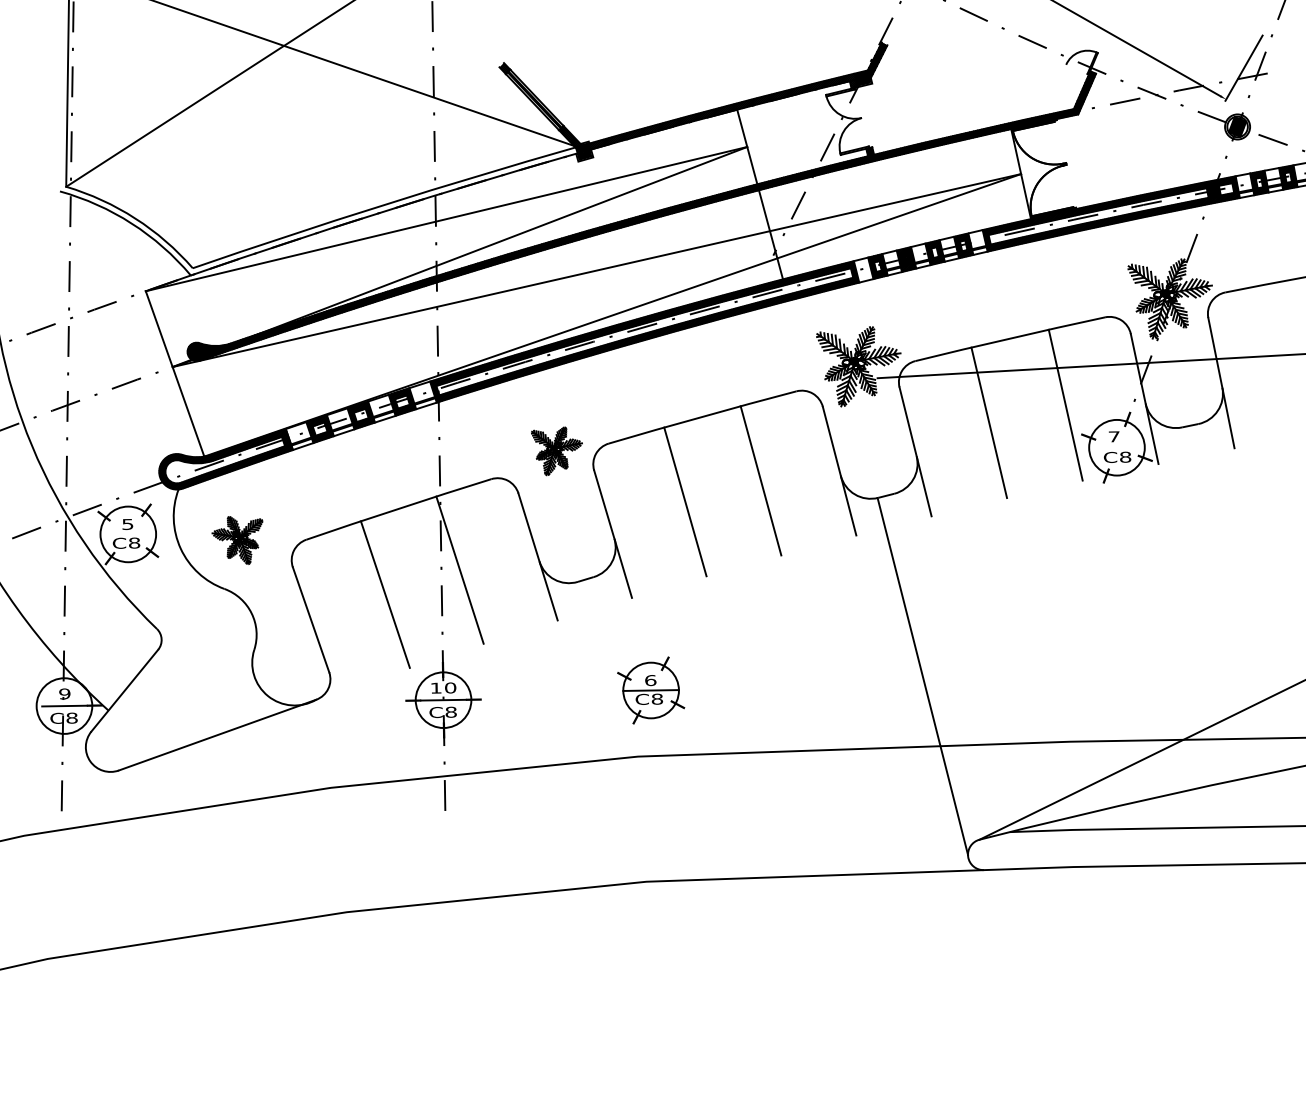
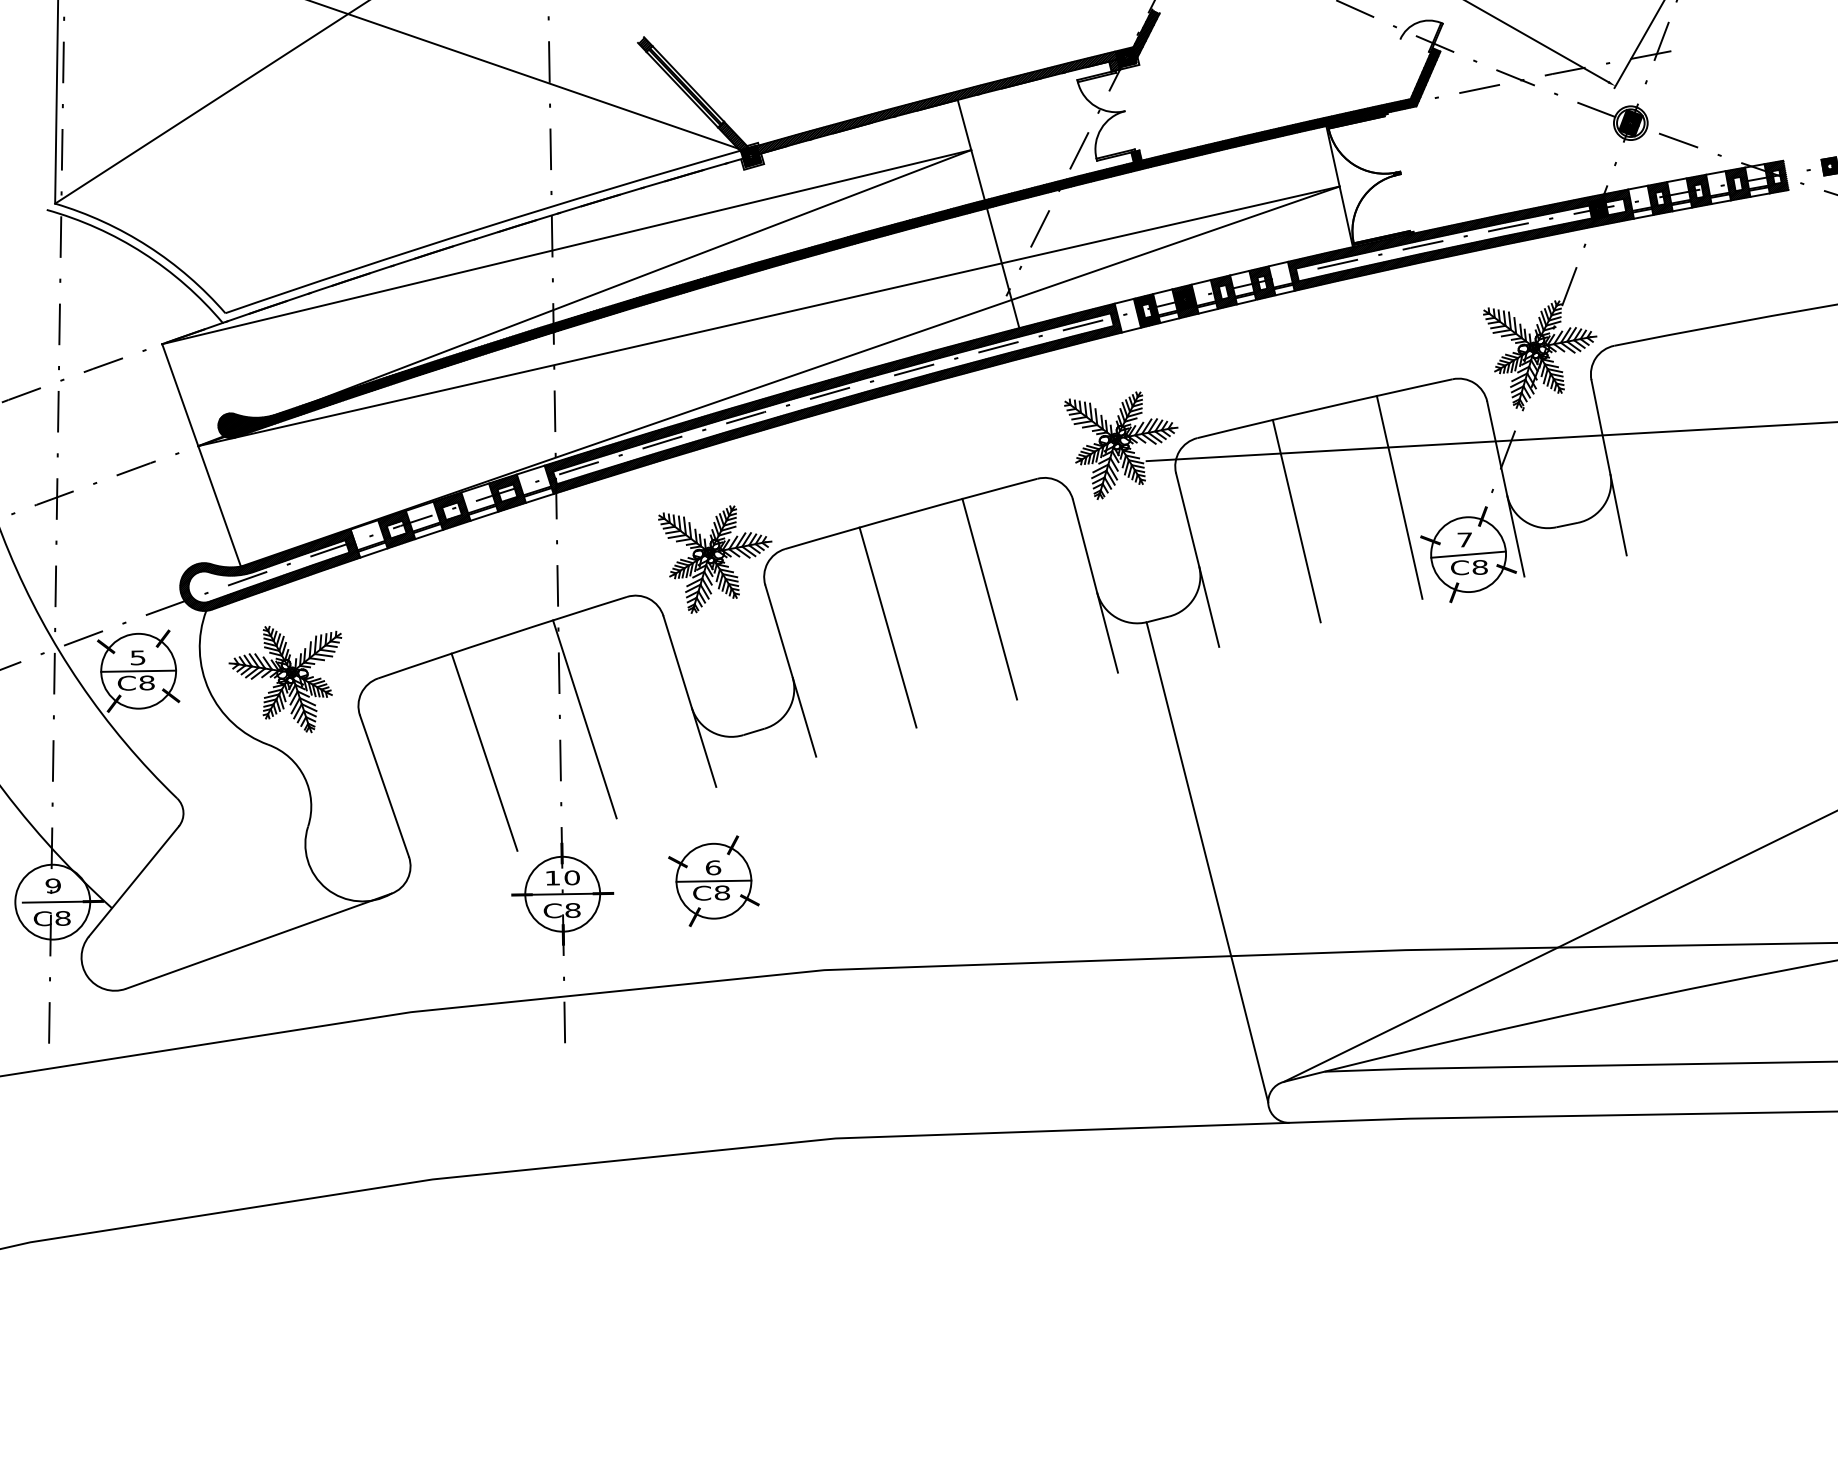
line: (1116, 447) -> (1468, 554), added
part: (557, 451) -> (715, 559), size x1.67
line: (128, 533) -> (138, 670), added
part: (237, 540) -> (285, 679), size x1.67
part: (650, 689) -> (713, 880), moved

